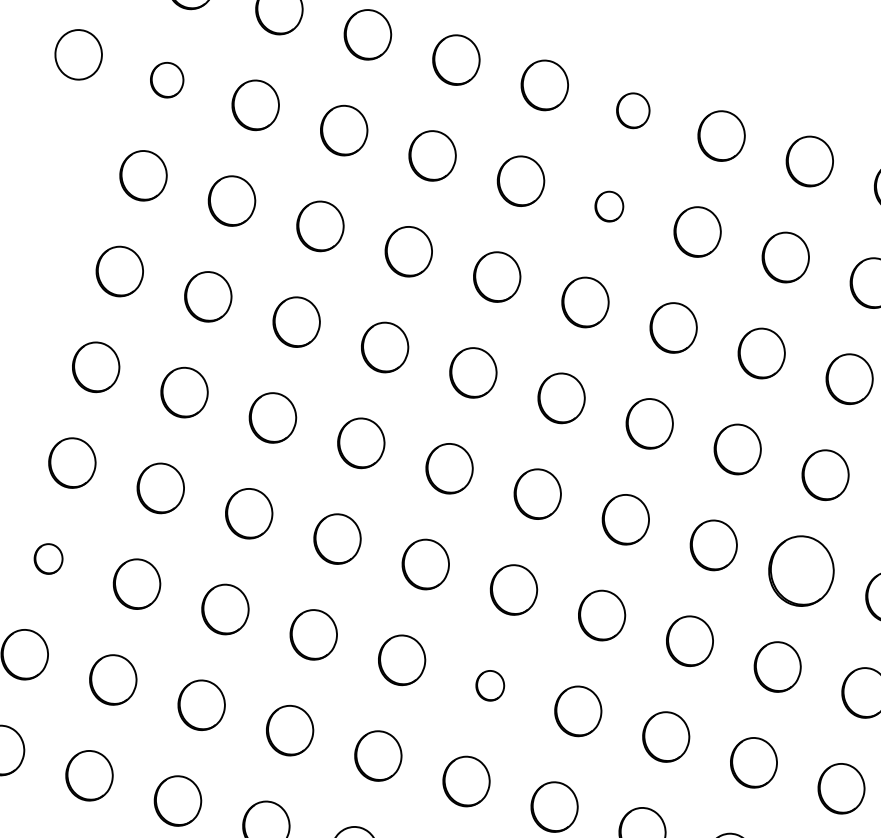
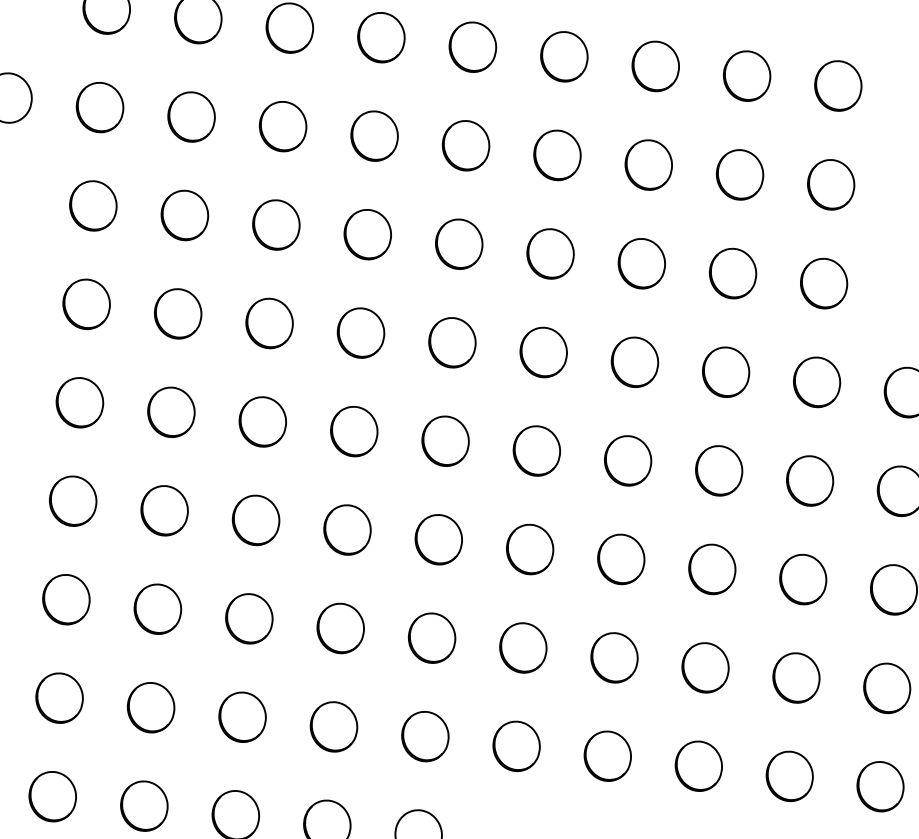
part: (166, 79) -> (99, 107), size x1.43
part: (633, 110) -> (564, 56), size x1.43
part: (609, 206) -> (557, 155), size x1.67
part: (48, 558) -> (66, 599), size x1.67
part: (802, 570) -> (810, 480), size x0.71
part: (490, 685) -> (523, 647), size x1.67

